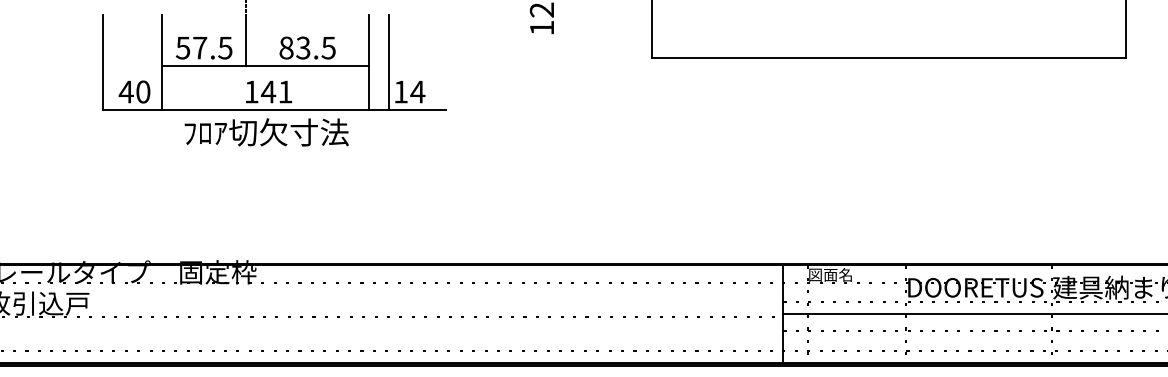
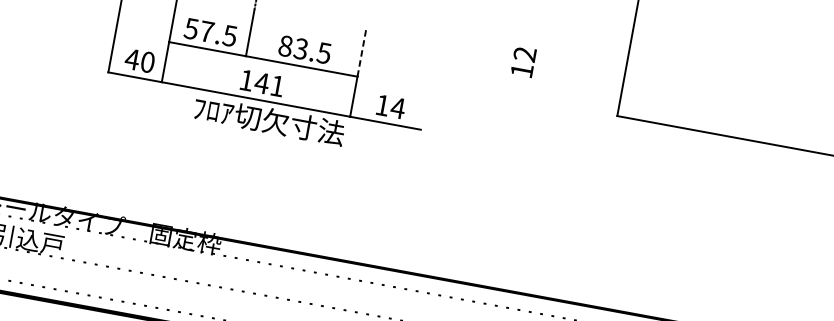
line: (368, 40) -> (361, 53), solid -> dashed
line: (389, 62) -> (377, 76), removed
text: (266, 132) -> (269, 120), moved

